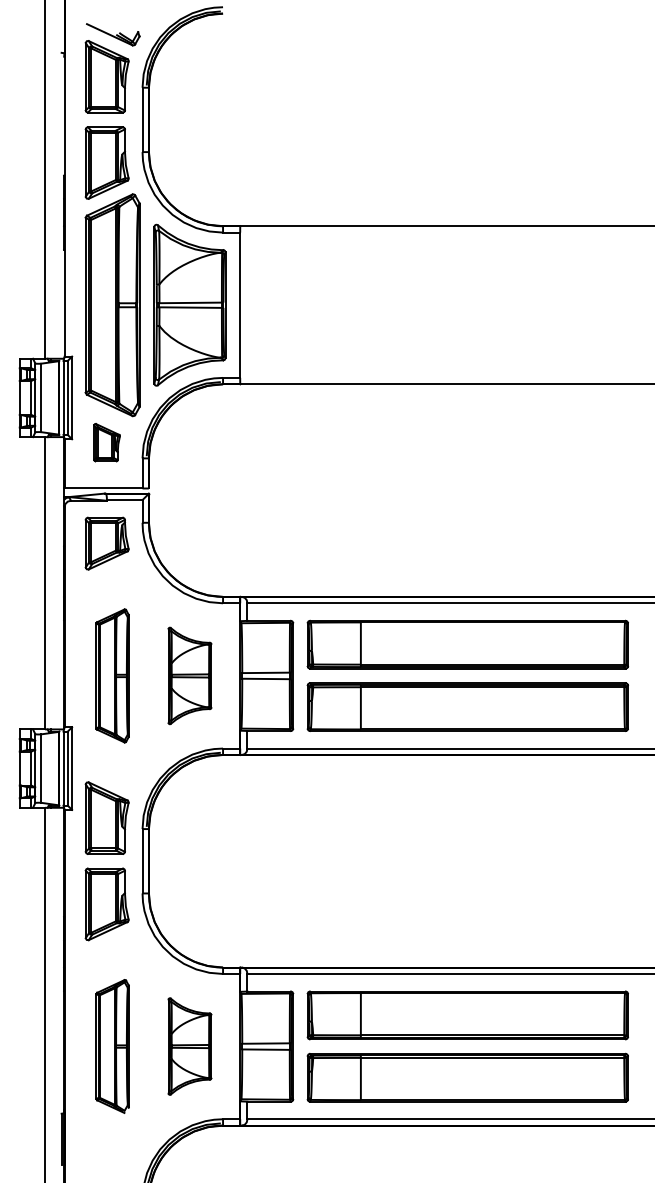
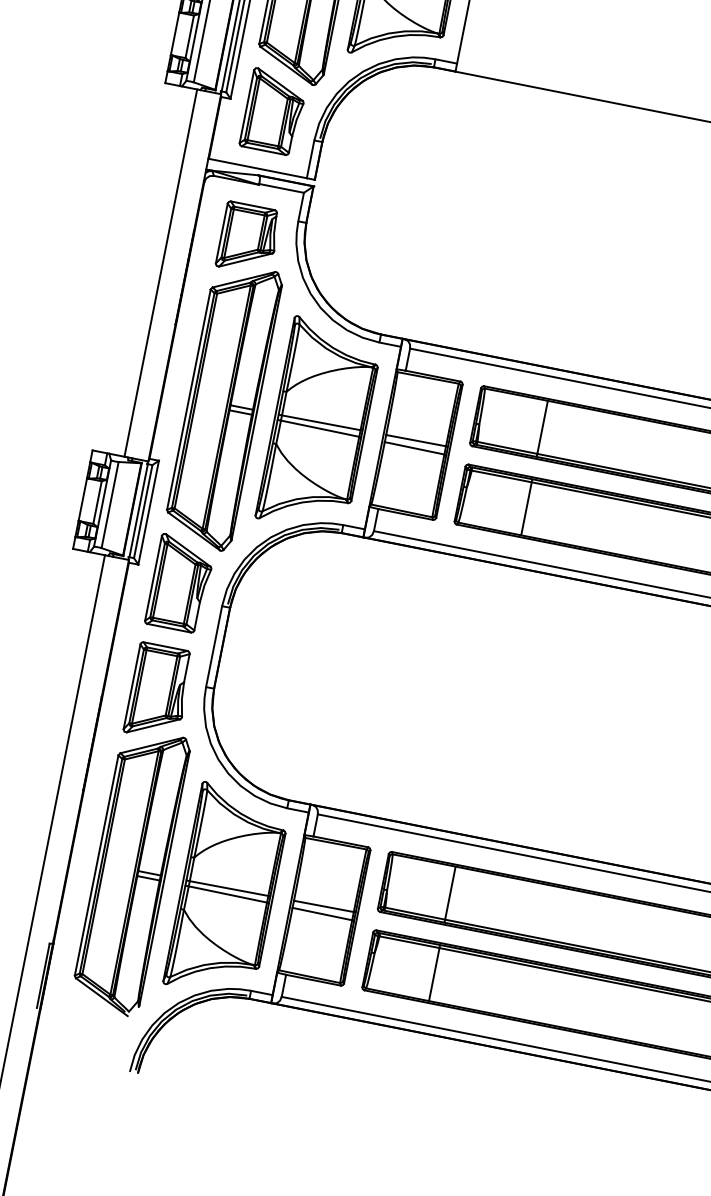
part: (106, 442) -> (273, 111), size x1.67
part: (112, 675) -> (222, 405), size x1.67
part: (189, 675) -> (319, 424), size x1.67
part: (112, 1046) -> (130, 871), size x1.67
part: (189, 1046) -> (227, 891), size x1.67

